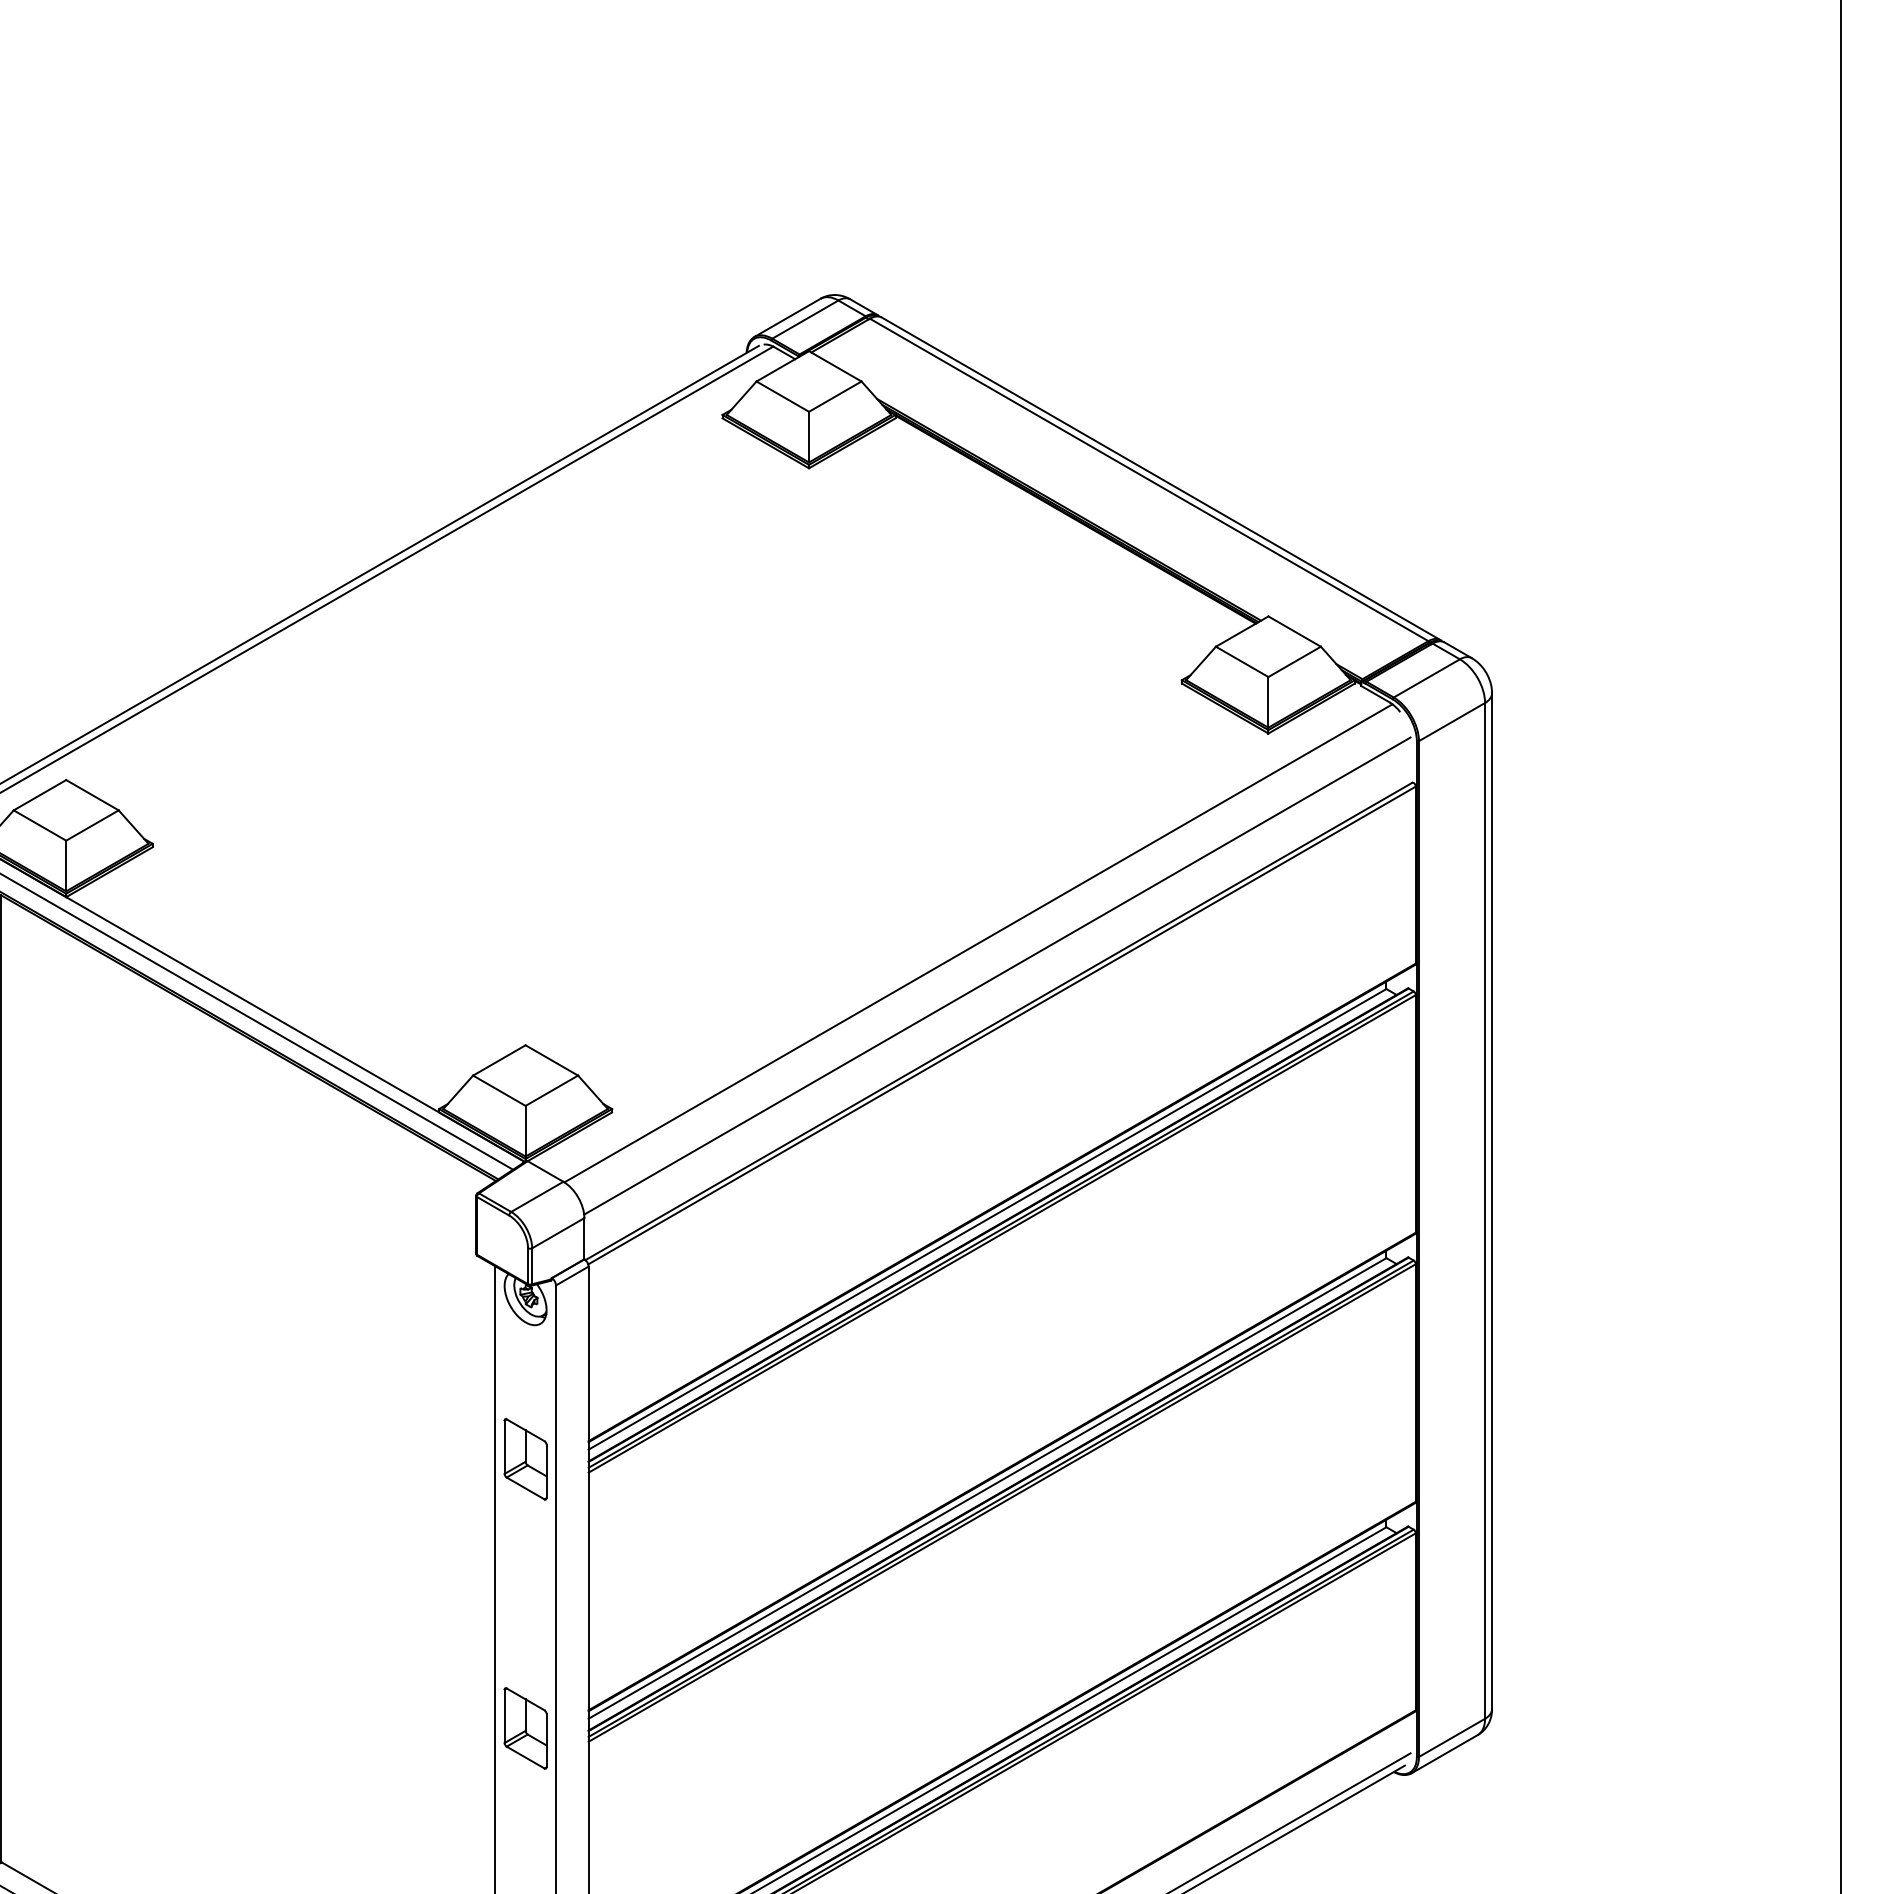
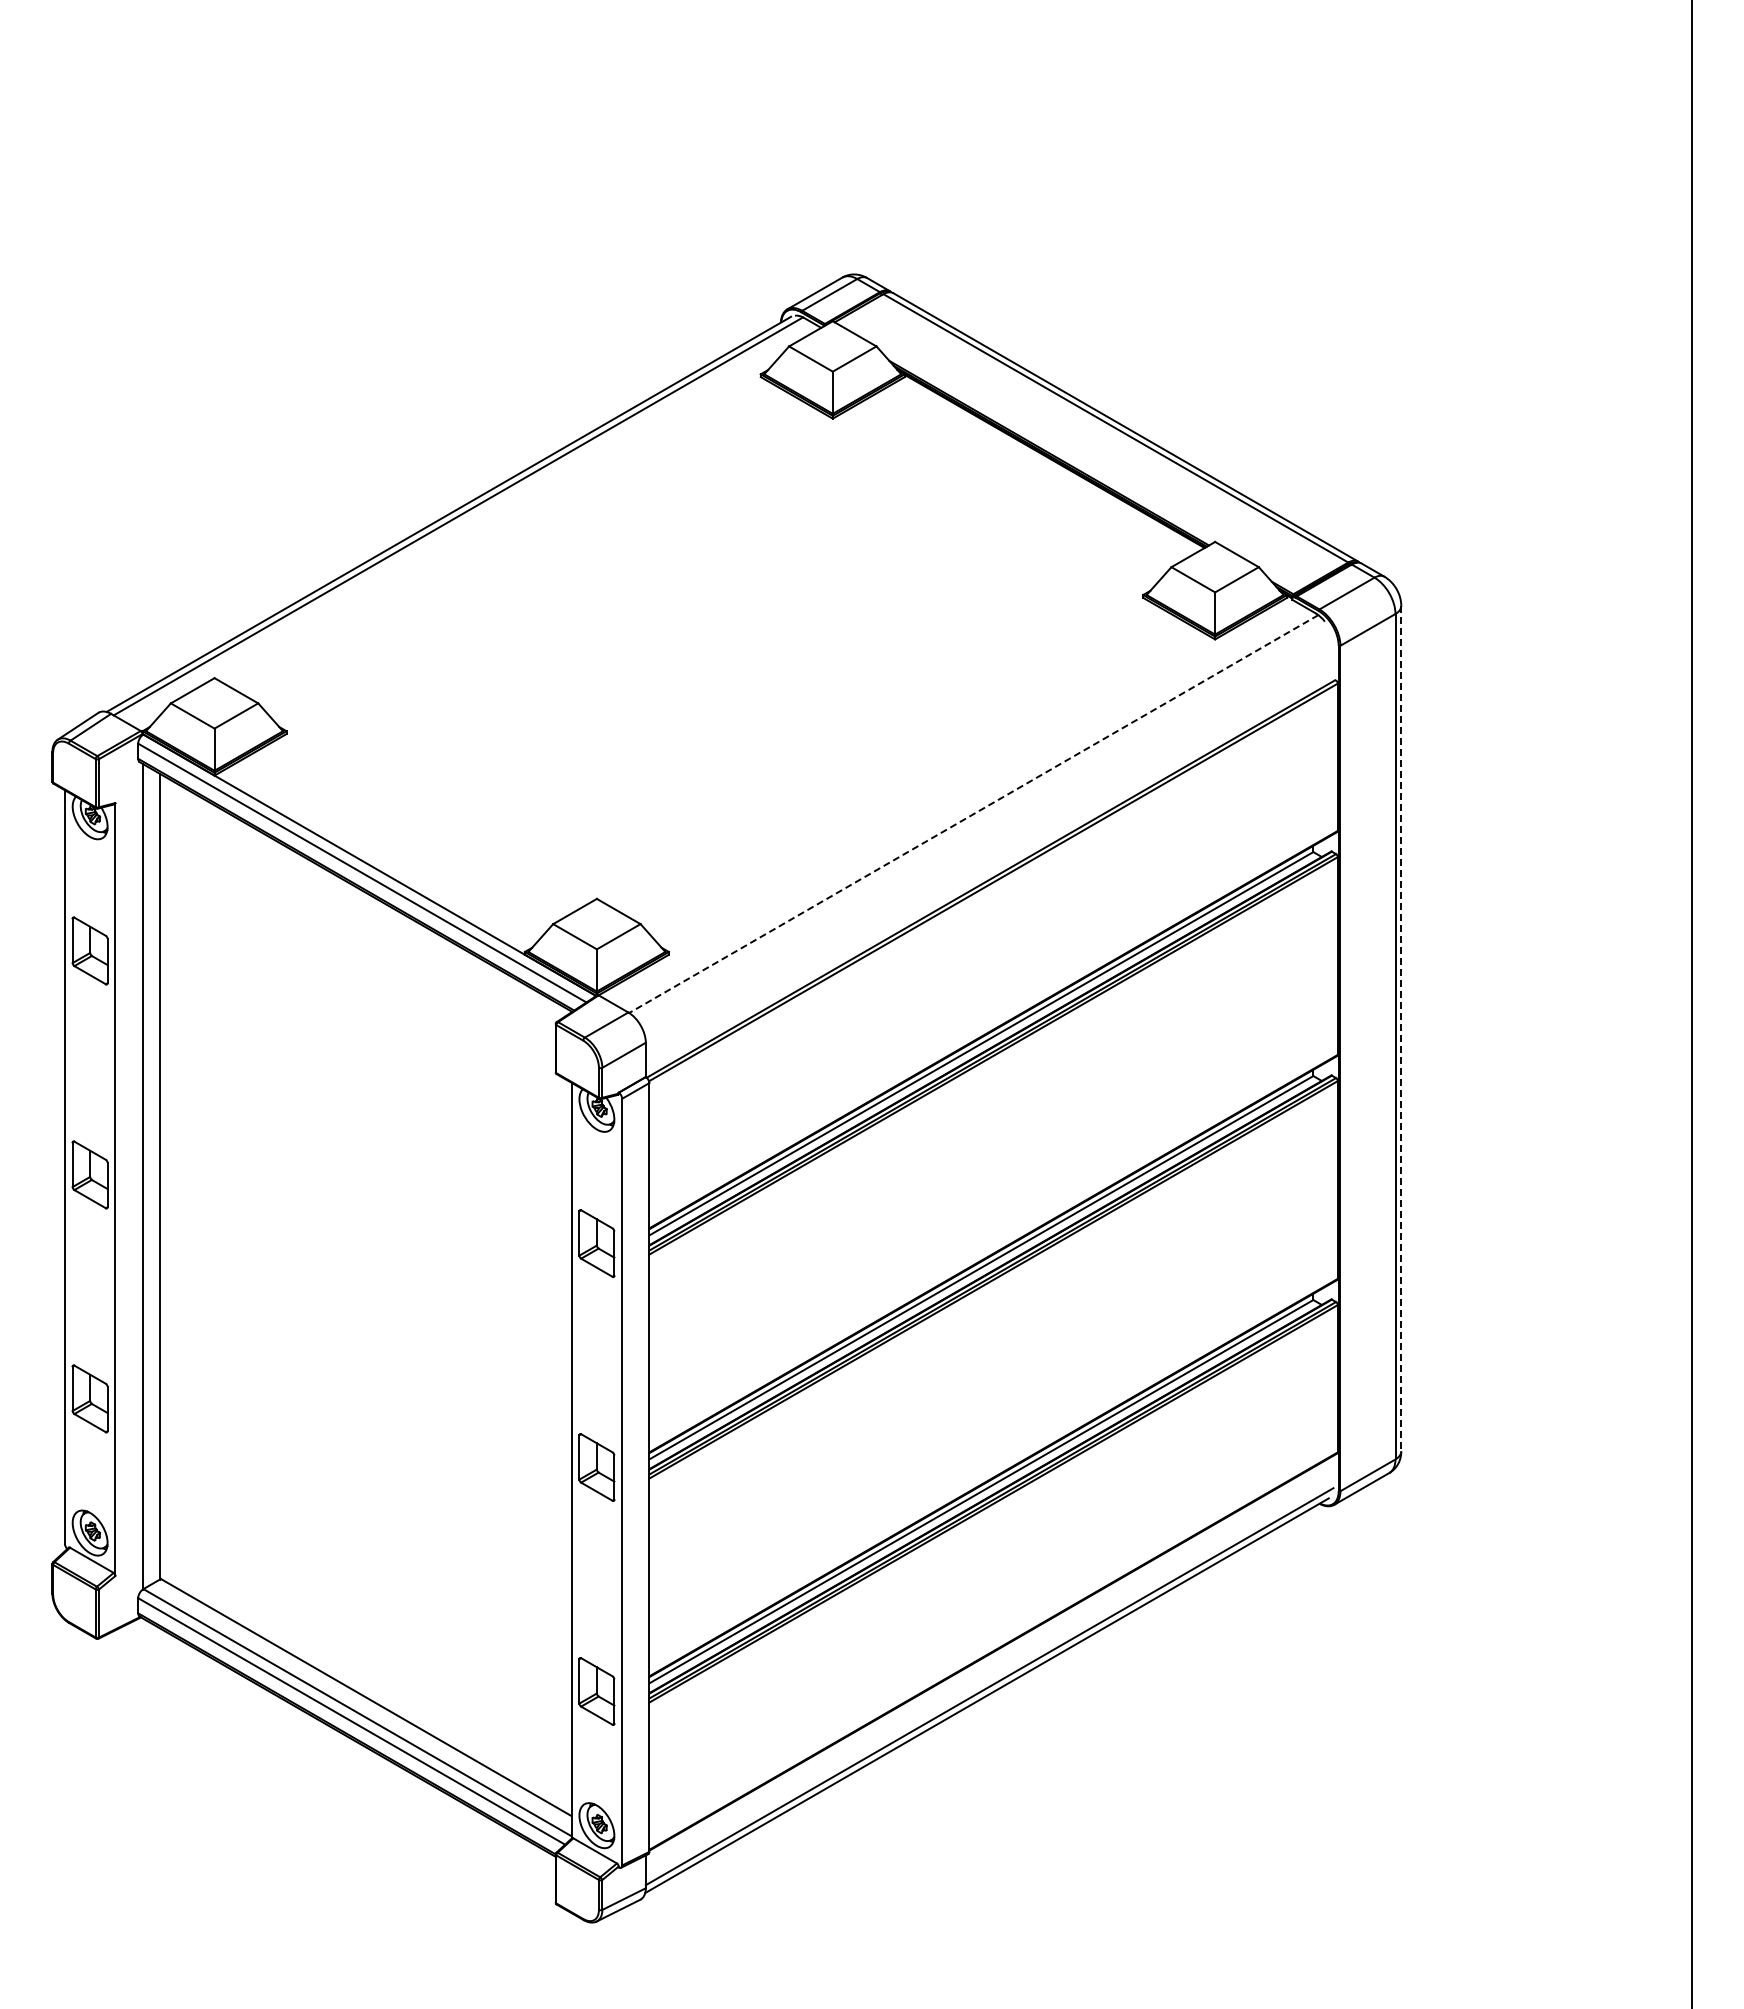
line: (978, 943) -> (973, 814), solid -> dashed
line: (997, 975) -> (989, 840), removed
line: (1492, 1200) -> (1401, 1028), solid -> dashed

